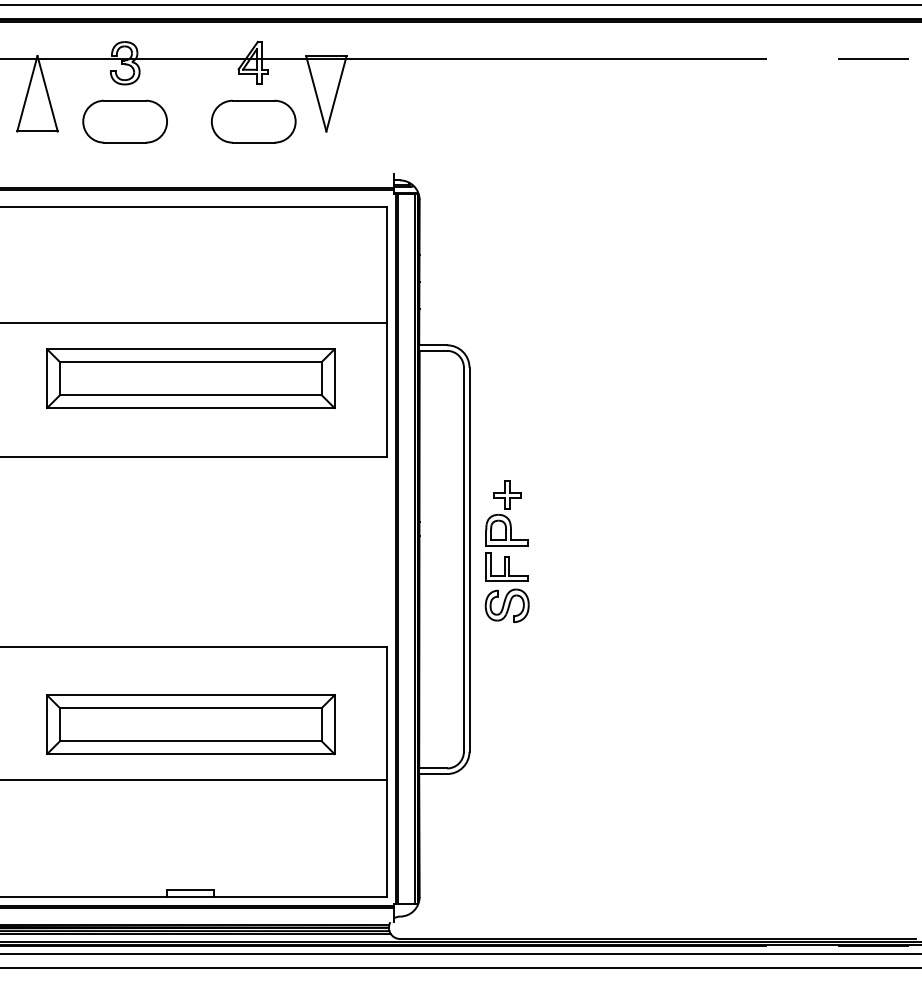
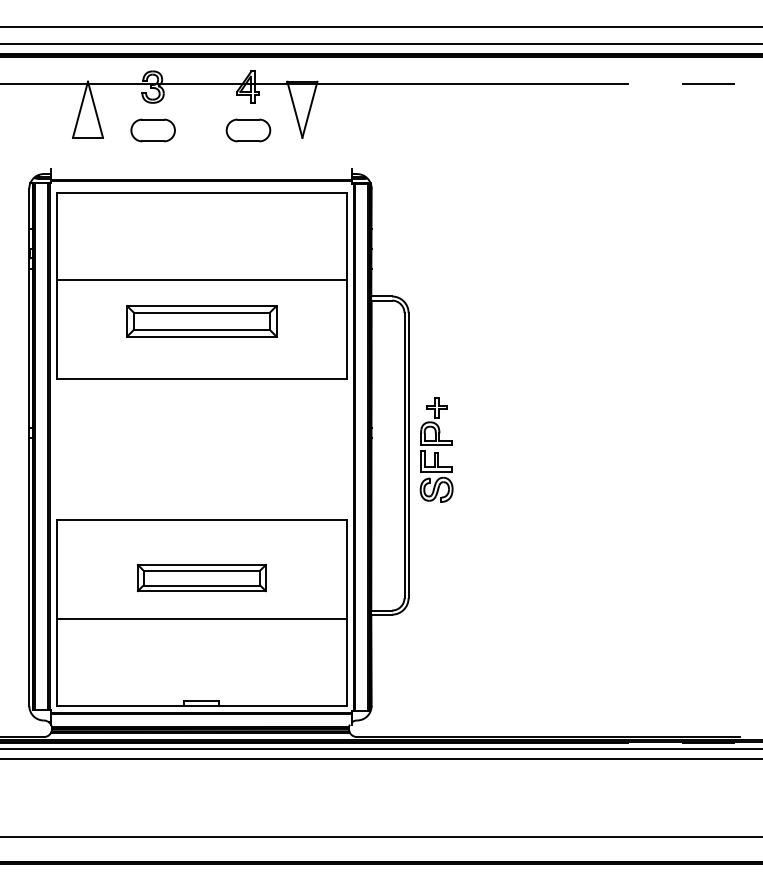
part: (125, 121) -> (153, 130), size x0.7
part: (253, 121) -> (248, 130), size x0.7
part: (190, 379) -> (201, 321), size x0.7
part: (190, 723) -> (201, 577), size x0.6

